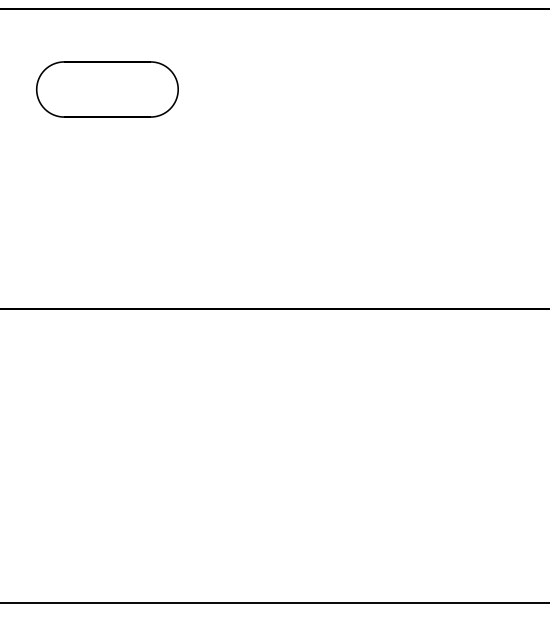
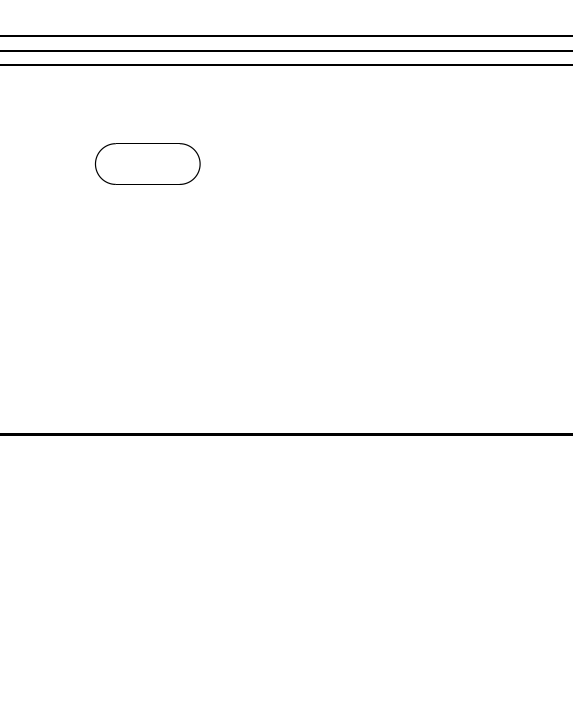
part: (107, 89) -> (147, 164), size x0.6

